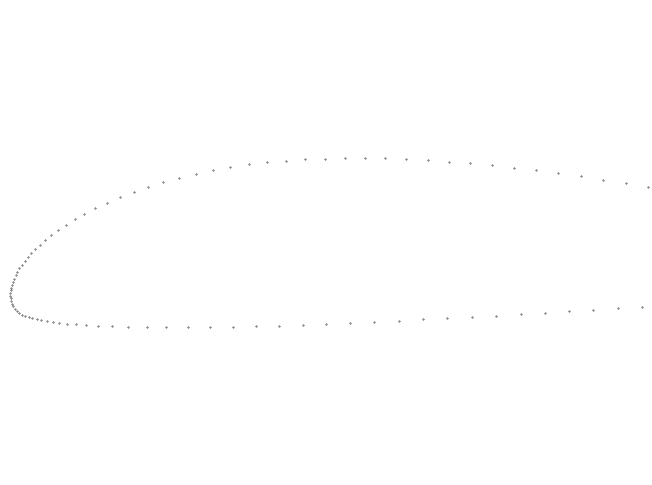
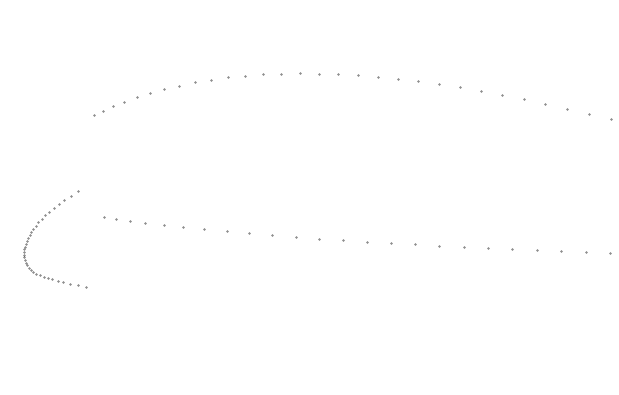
part: (23, 265) -> (40, 223), moved

